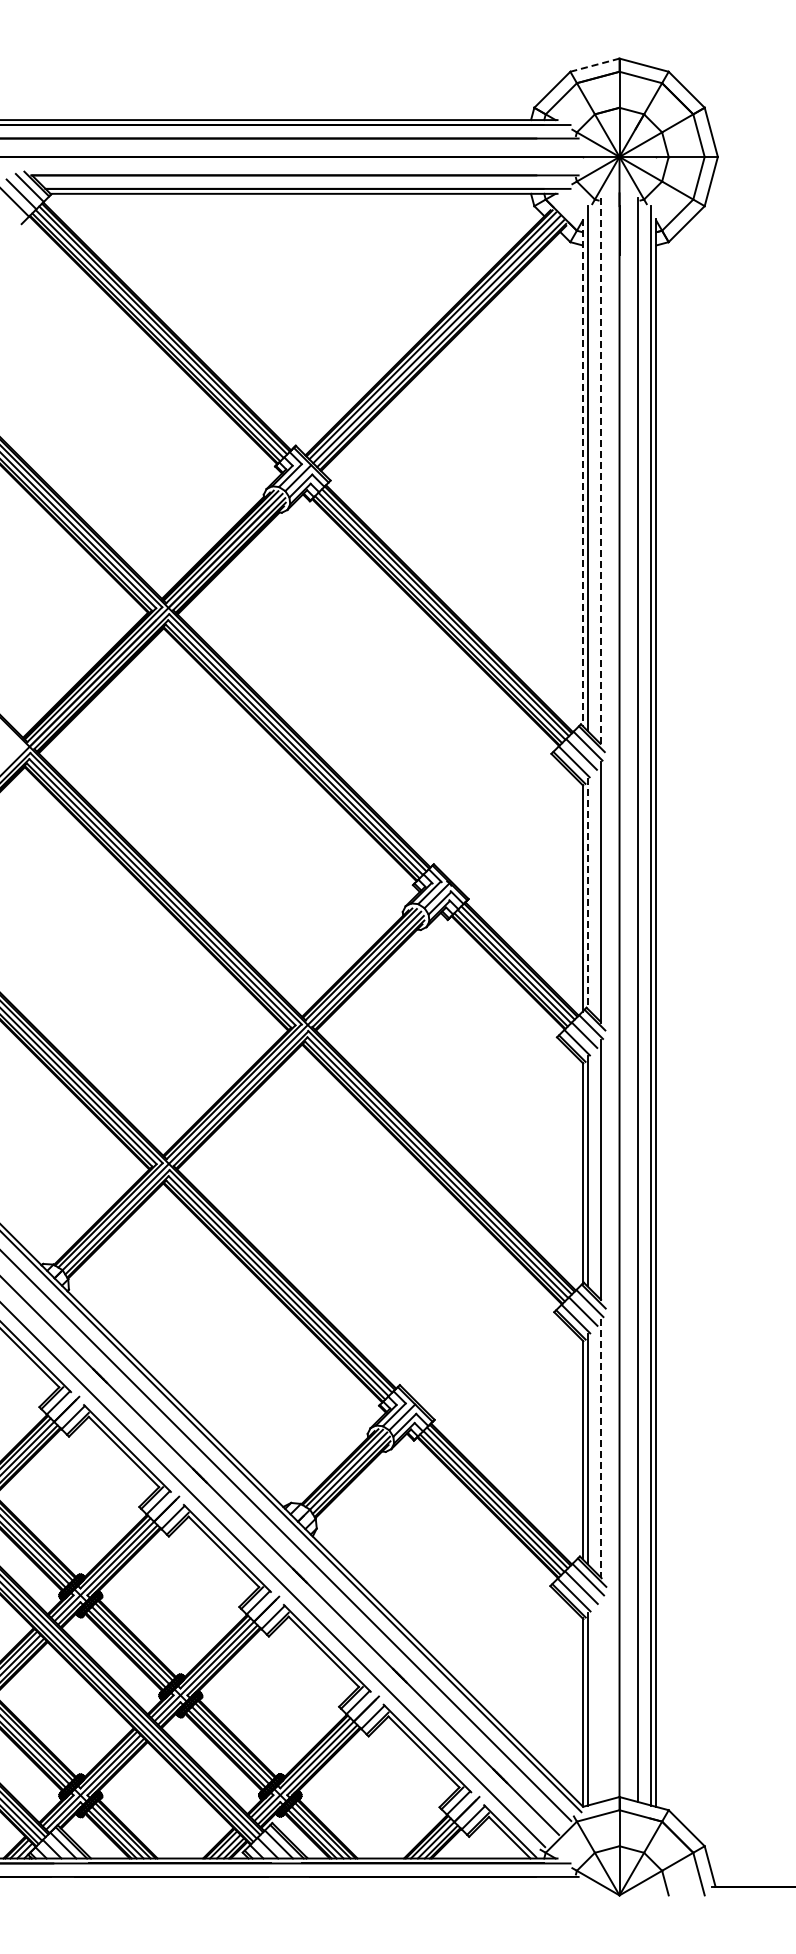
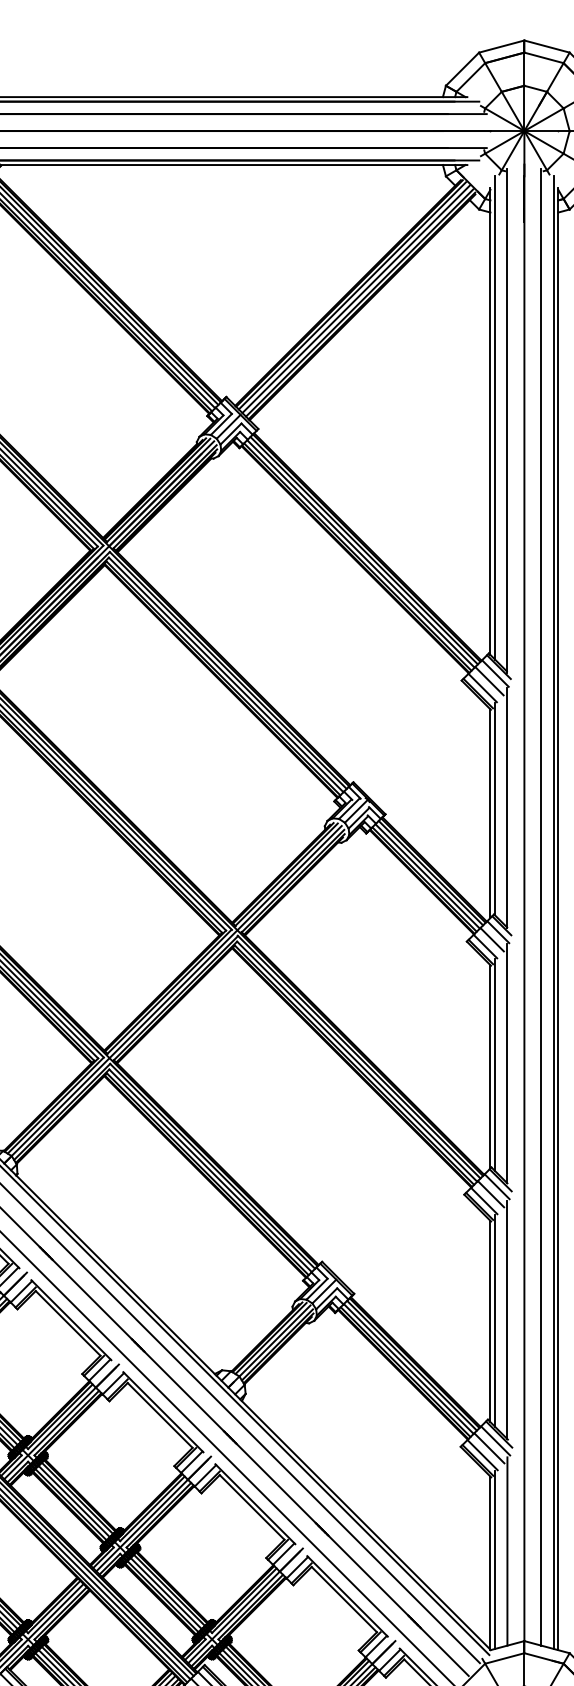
line: (595, 65) -> (502, 46), dashed -> solid
line: (601, 471) -> (507, 420), dashed -> solid
line: (582, 472) -> (490, 421), dashed -> solid
line: (587, 893) -> (494, 809), dashed -> solid
line: (601, 1448) -> (507, 1320), dashed -> solid
line: (601, 1699) -> (507, 1551), added

